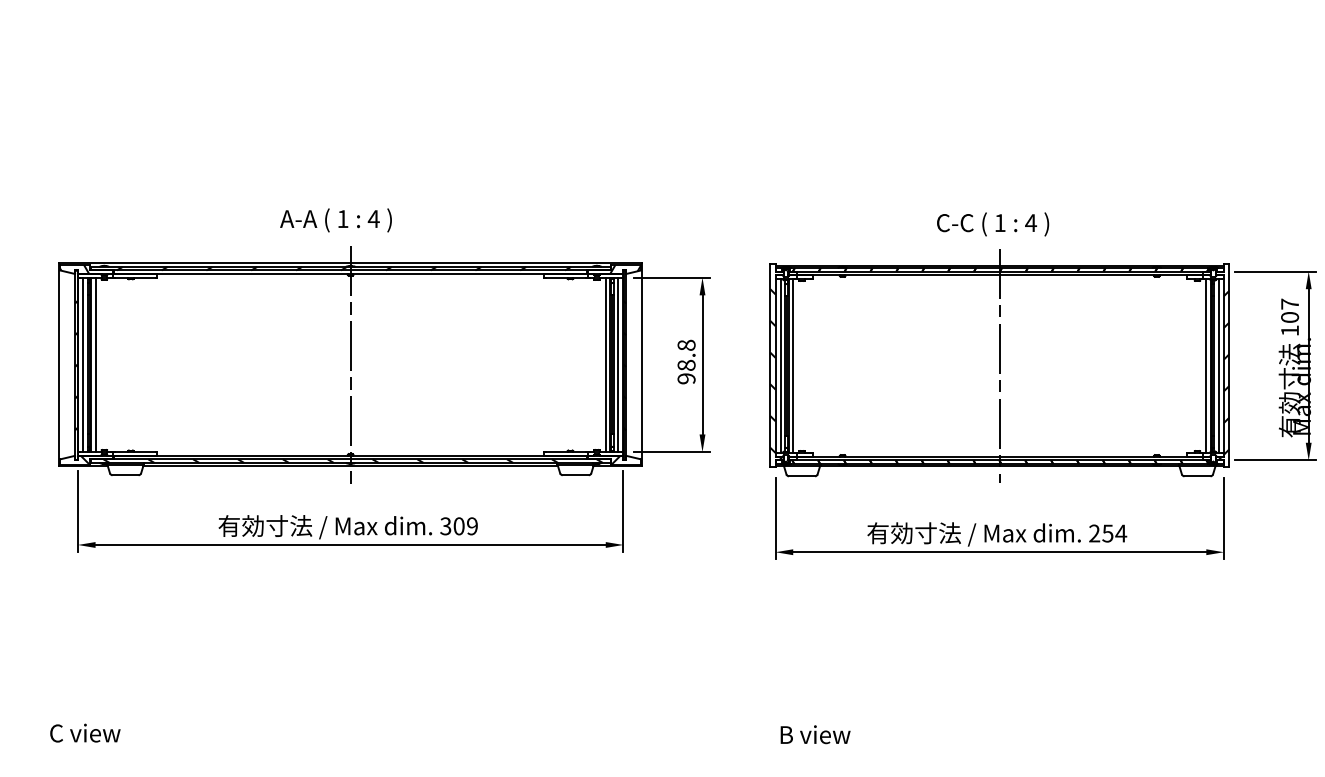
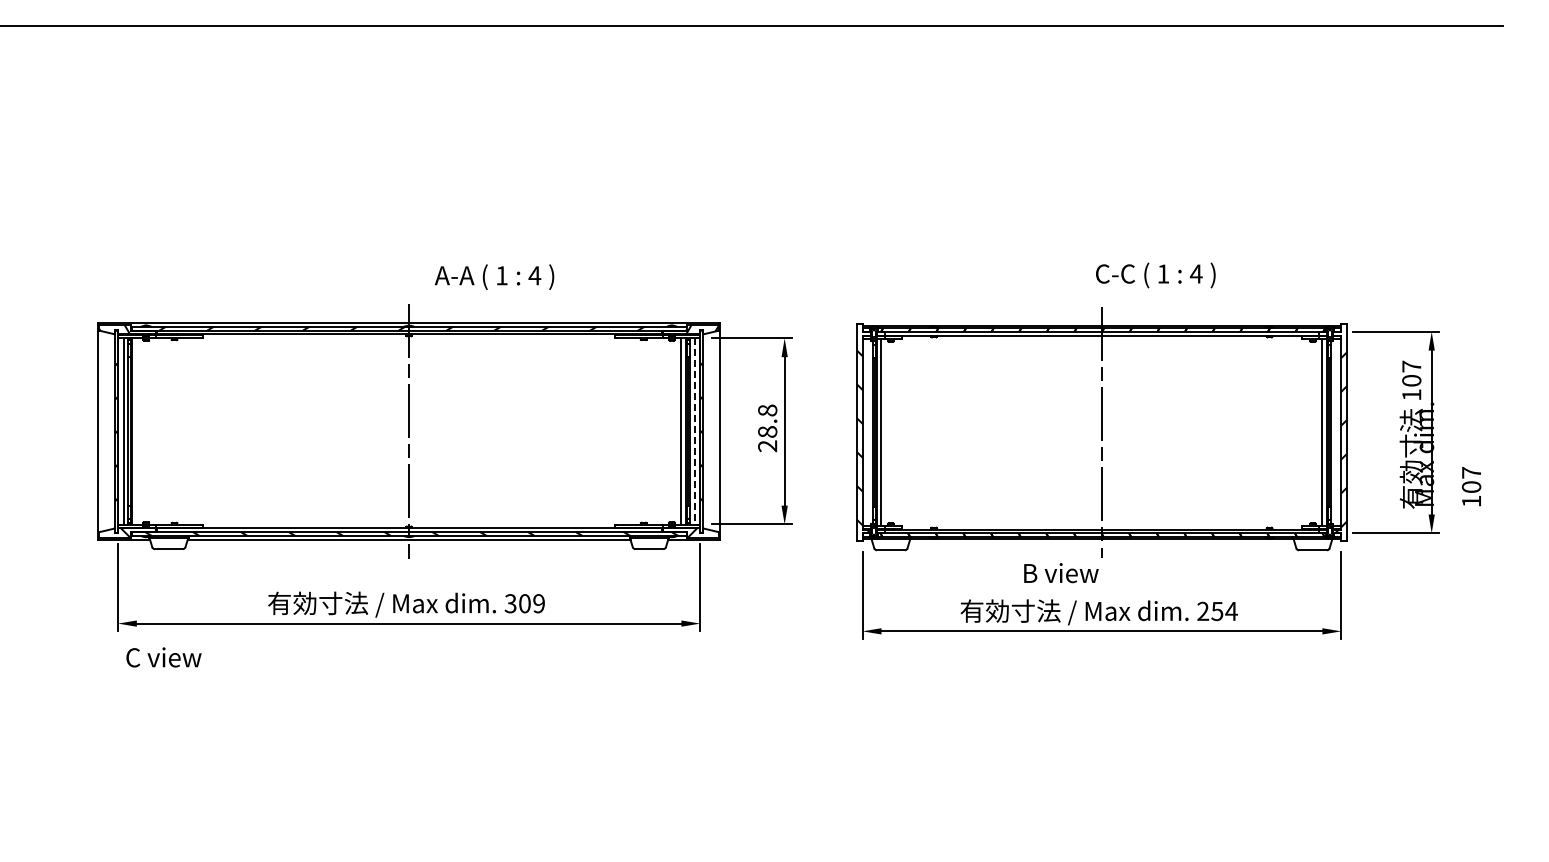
text: (336, 219) -> (494, 276), moved
text: (992, 224) -> (1155, 275), moved
line: (95, 364) -> (136, 431), removed
line: (618, 364) -> (694, 431), solid -> dashed
line: (781, 365) -> (868, 432), removed
line: (1218, 365) -> (1335, 432), removed
text: (686, 379) -> (767, 446), 98.8 -> 28.8
text: (84, 733) -> (163, 657), moved
text: (815, 735) -> (1061, 573), moved

